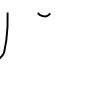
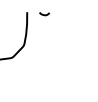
curve: (43, 15) -> (44, 14), moved

